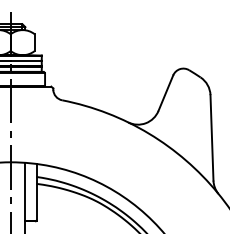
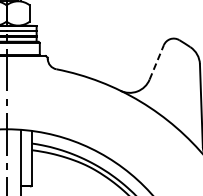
line: (166, 92) -> (157, 61), solid -> dashed

